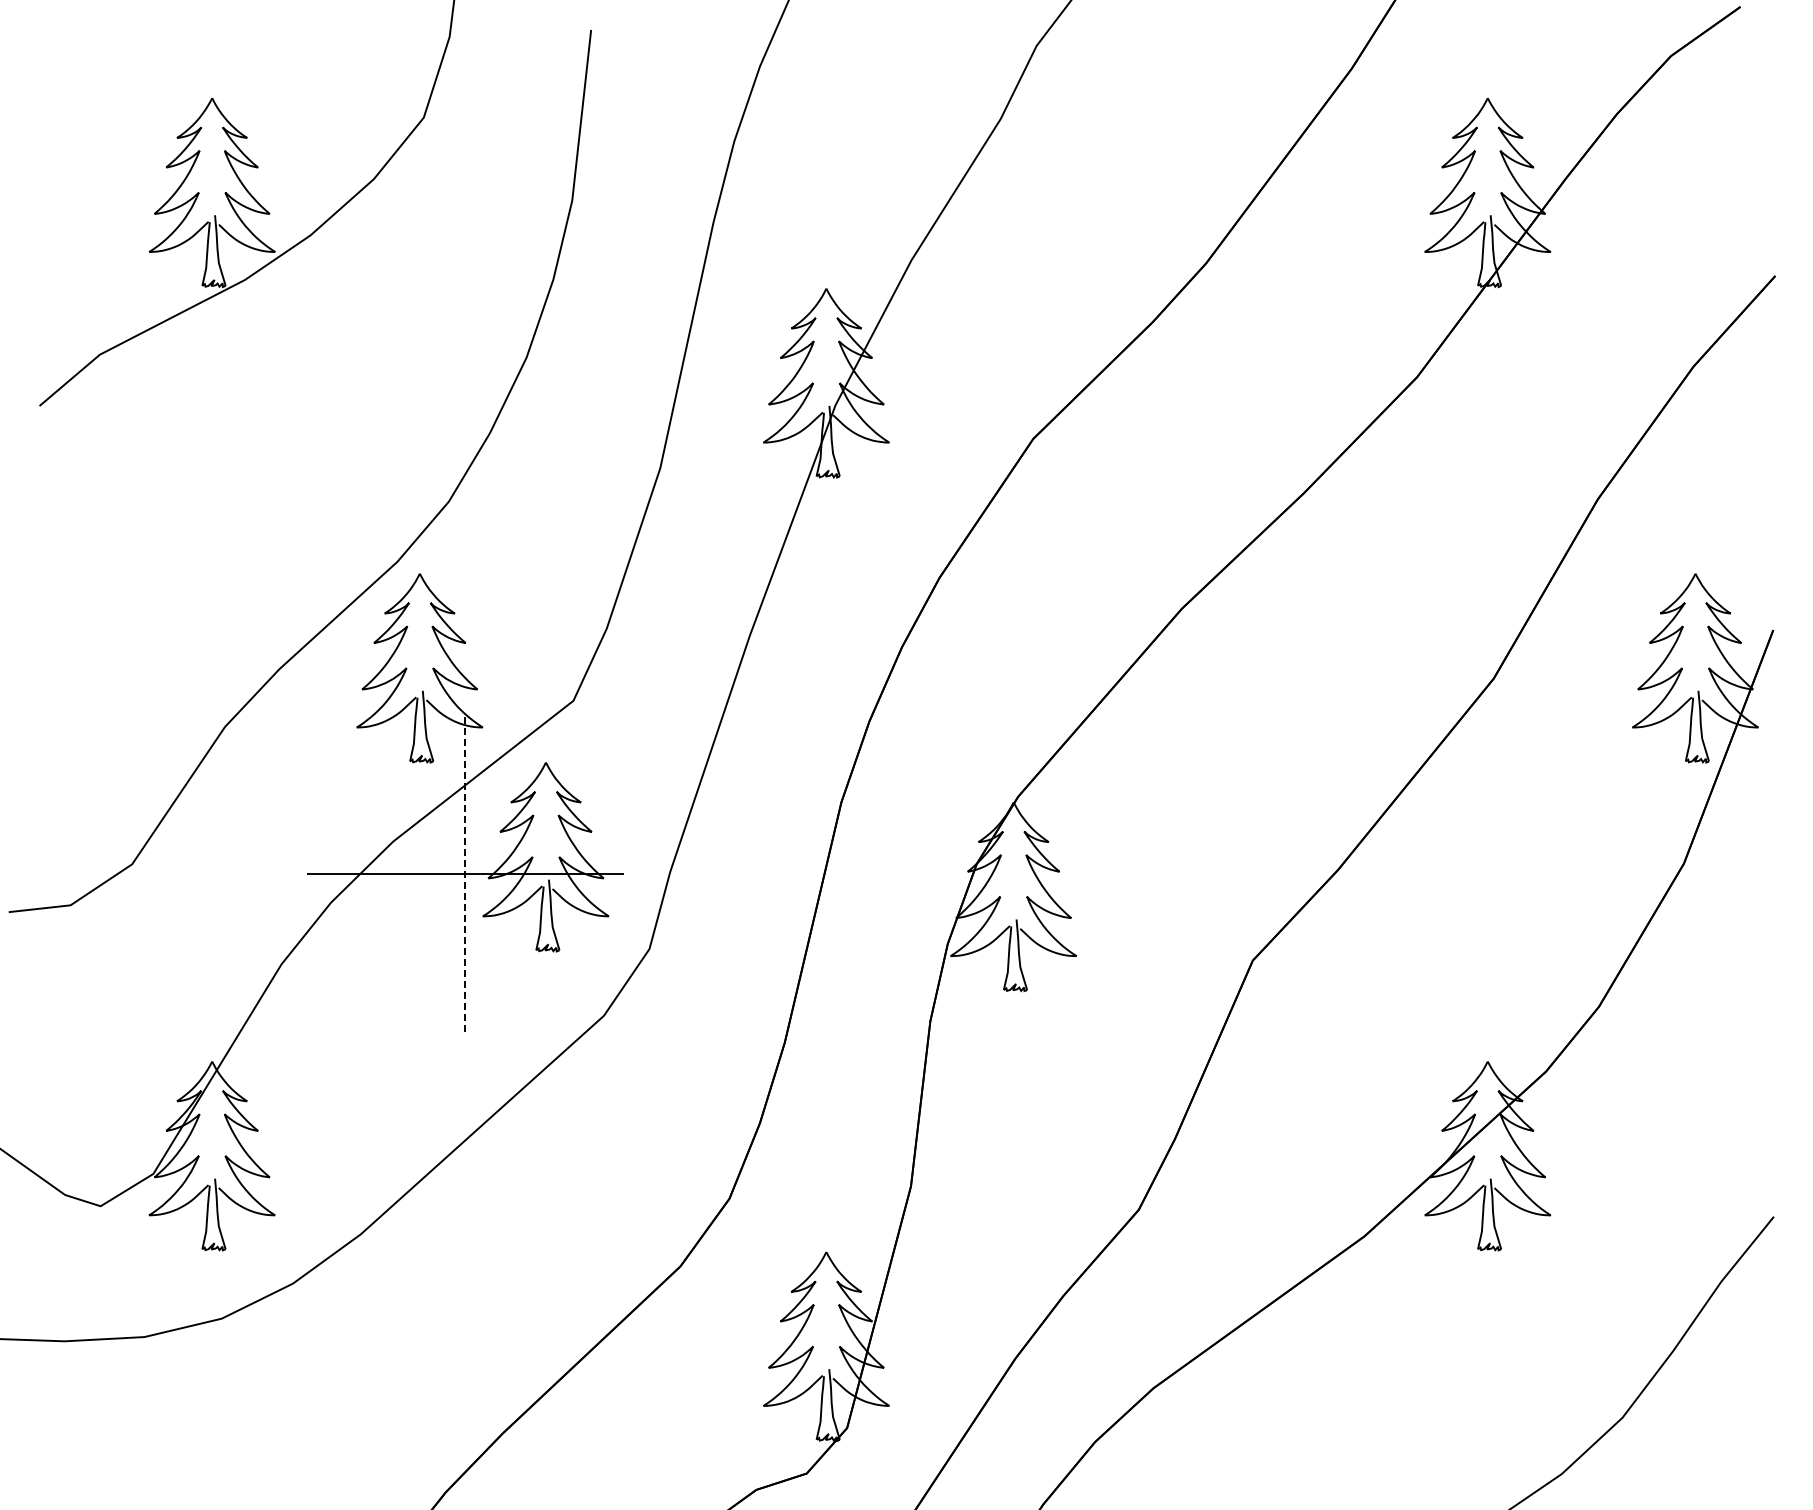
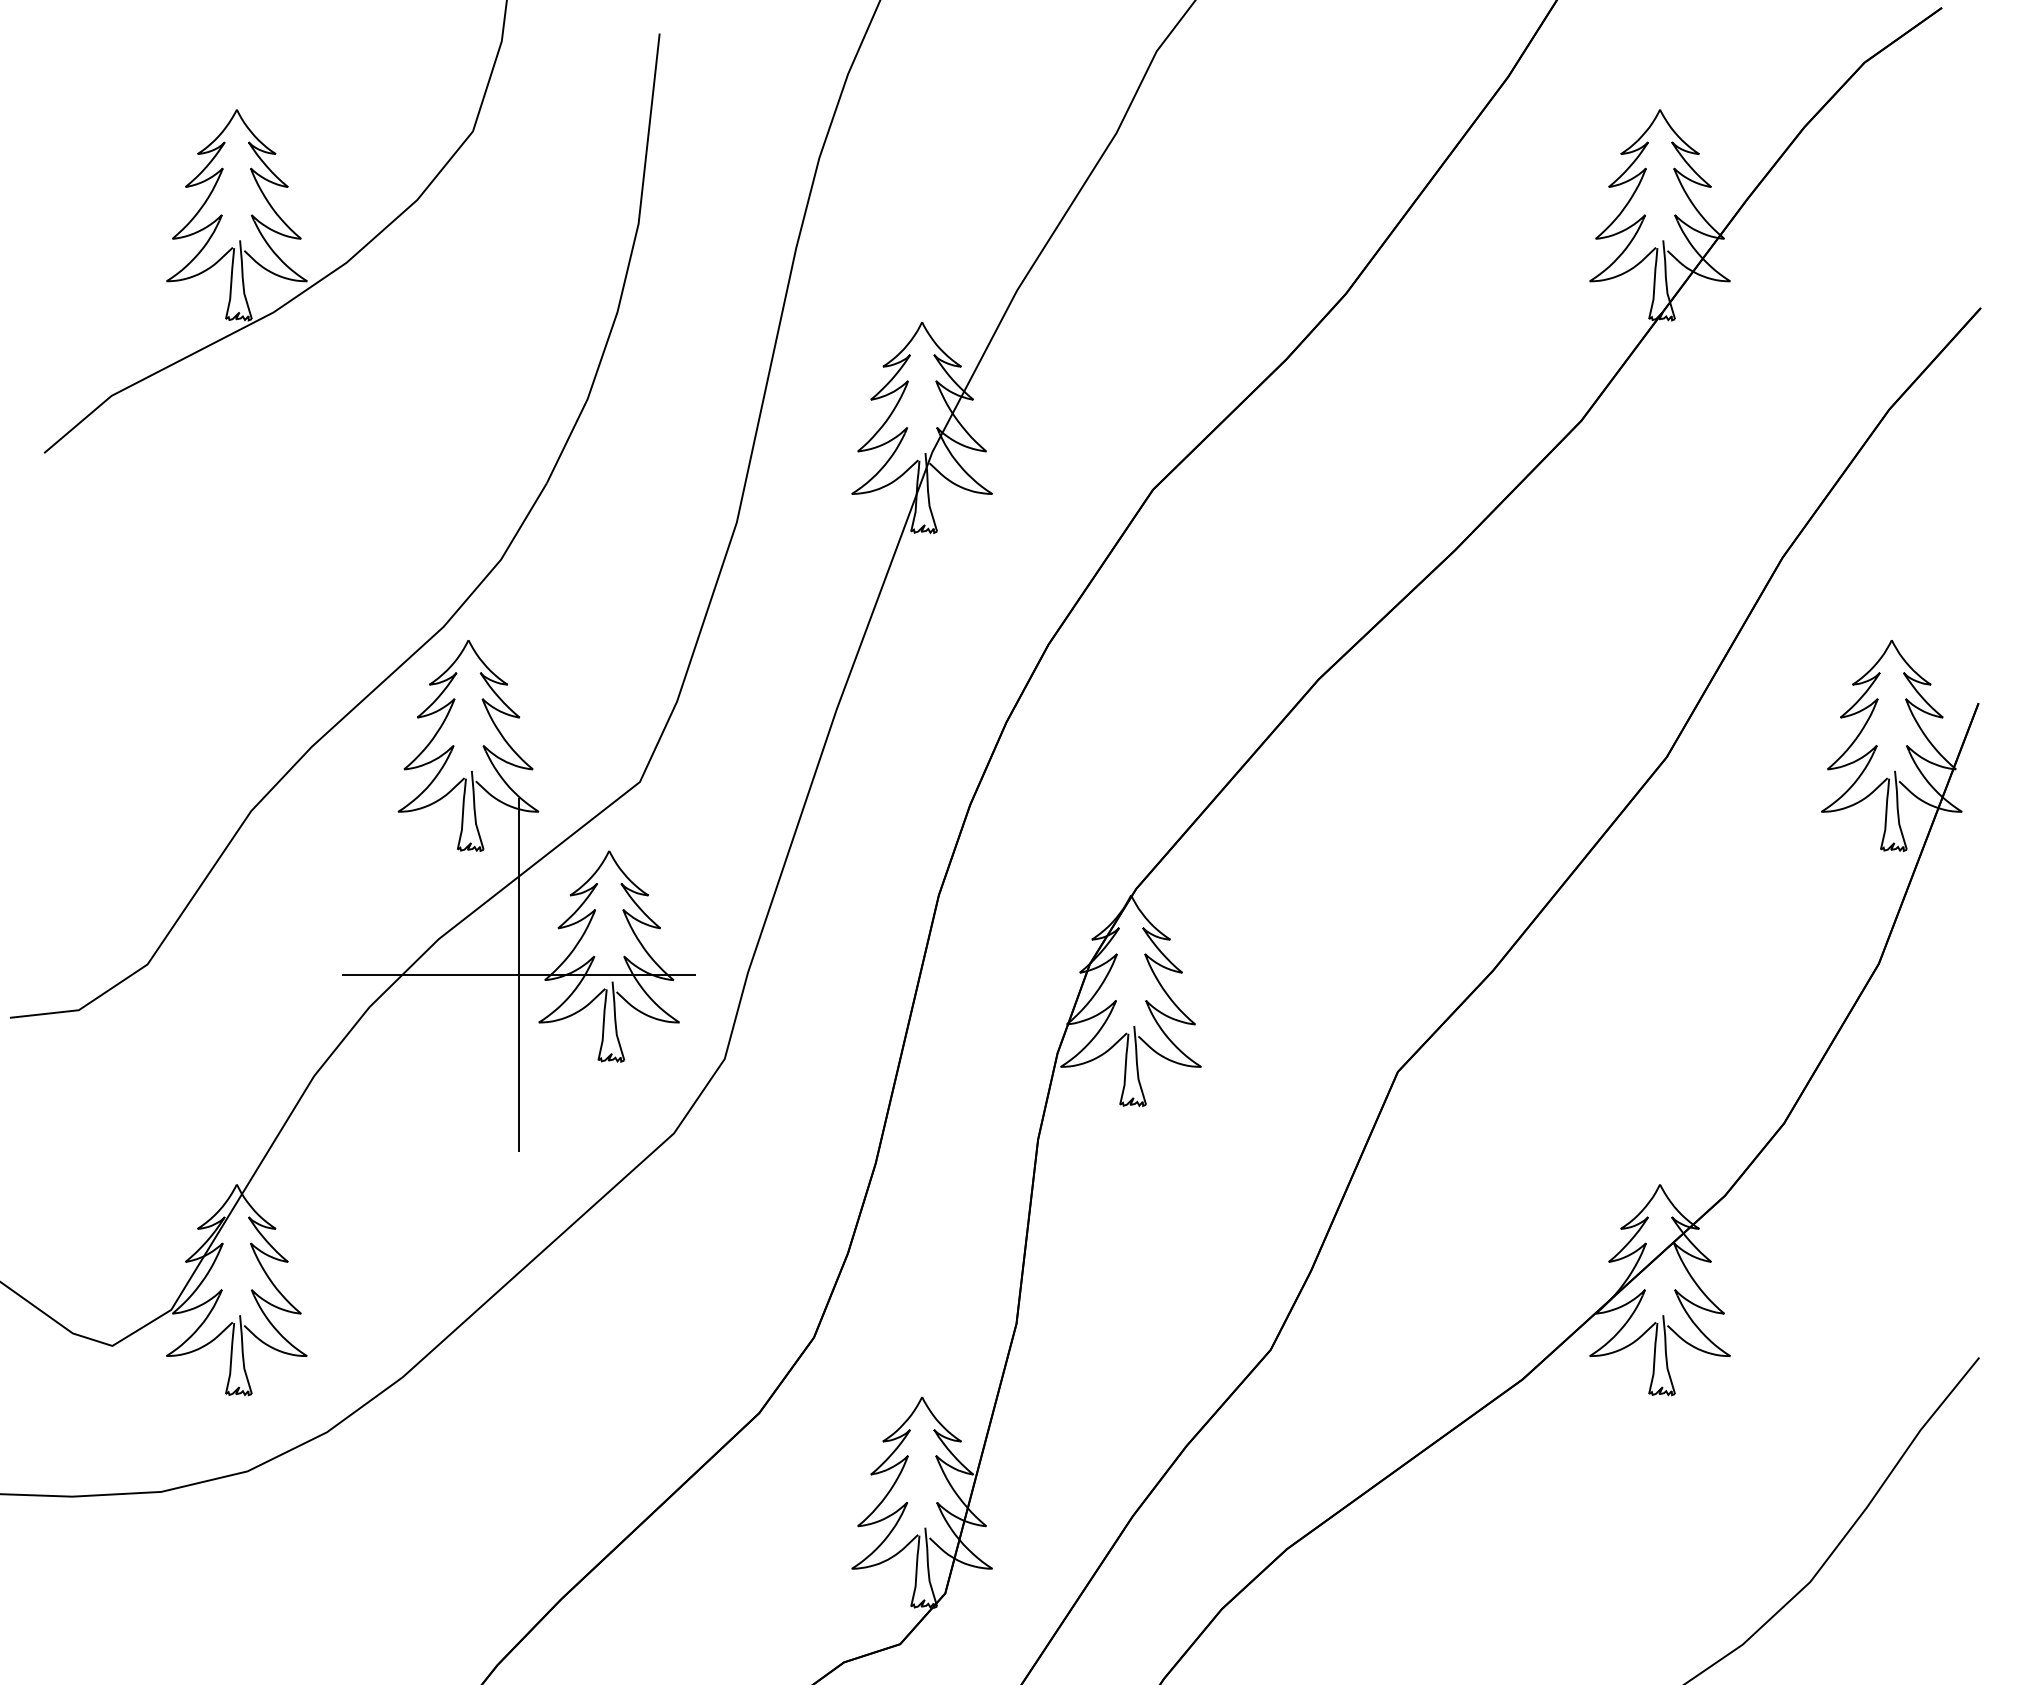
line: (465, 873) -> (519, 974), dashed -> solid

